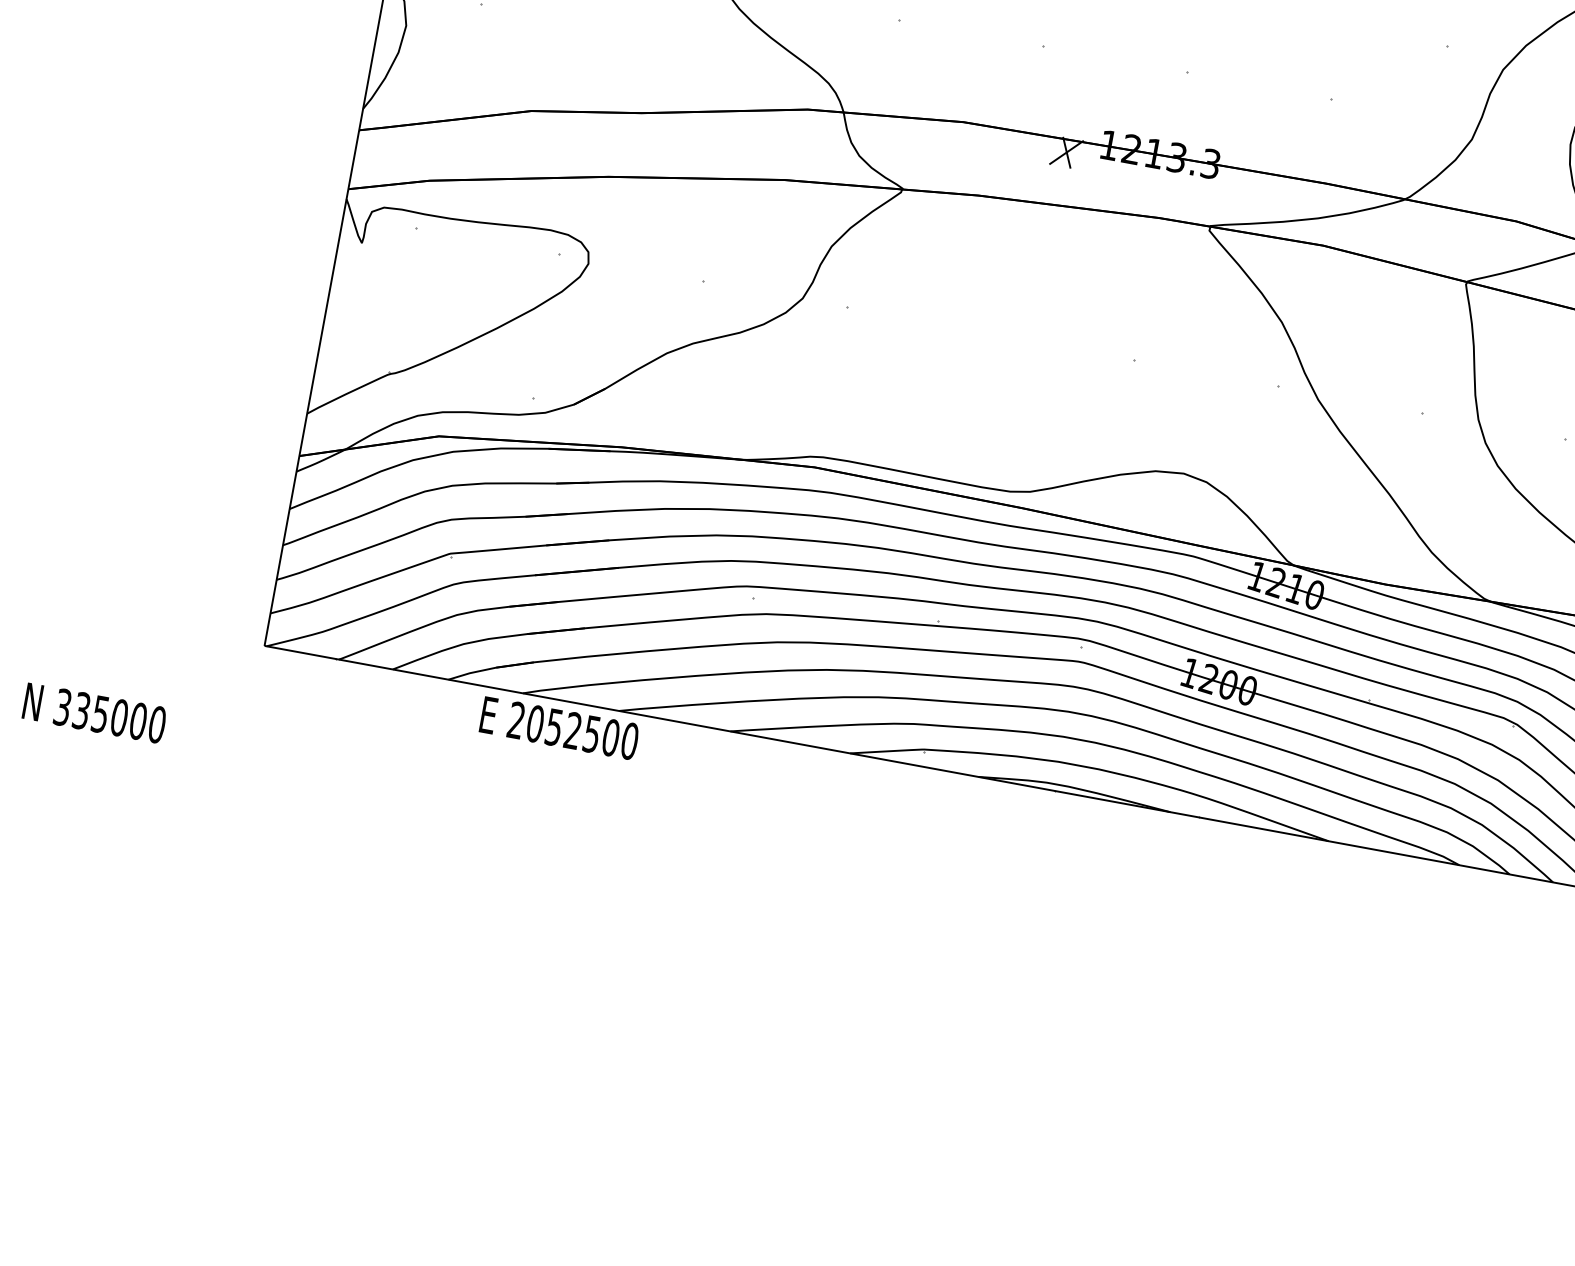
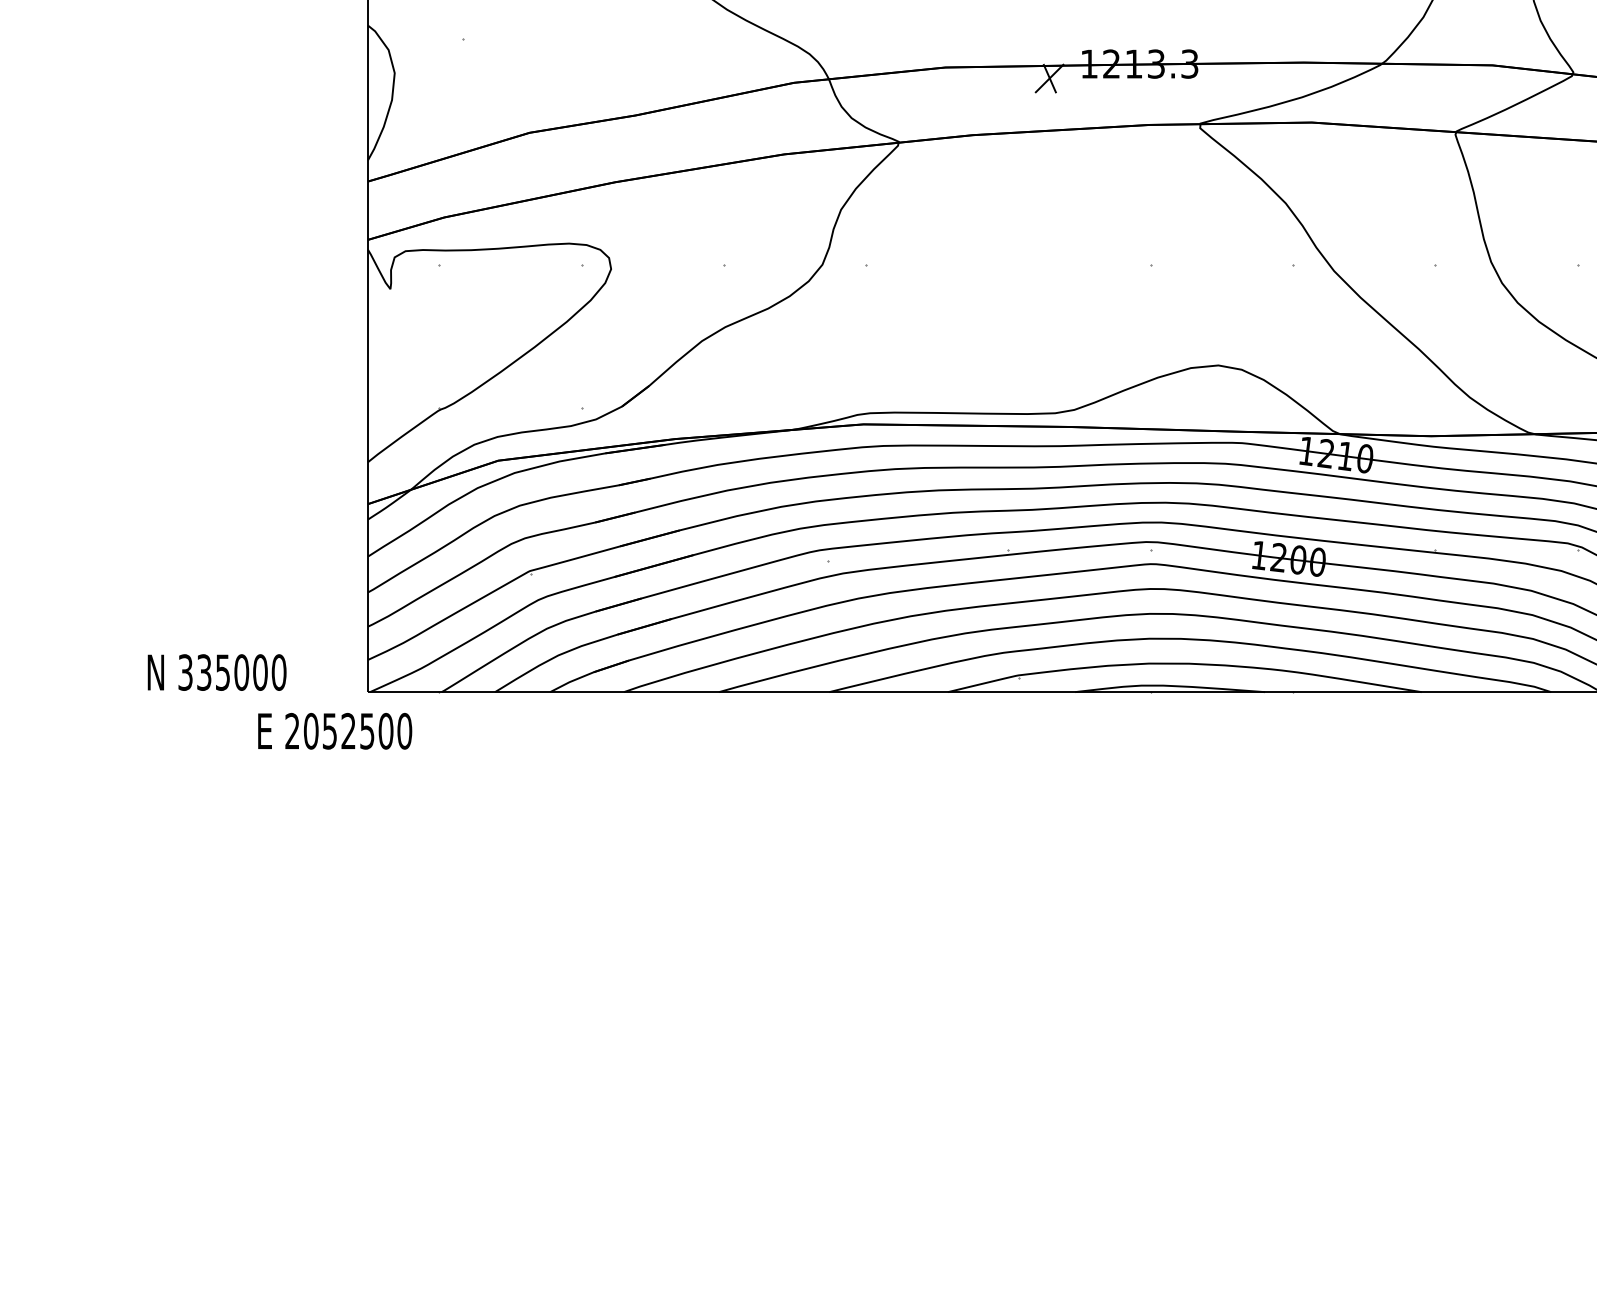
text: (94, 713) -> (216, 672), moved
text: (559, 728) -> (335, 731), moved

